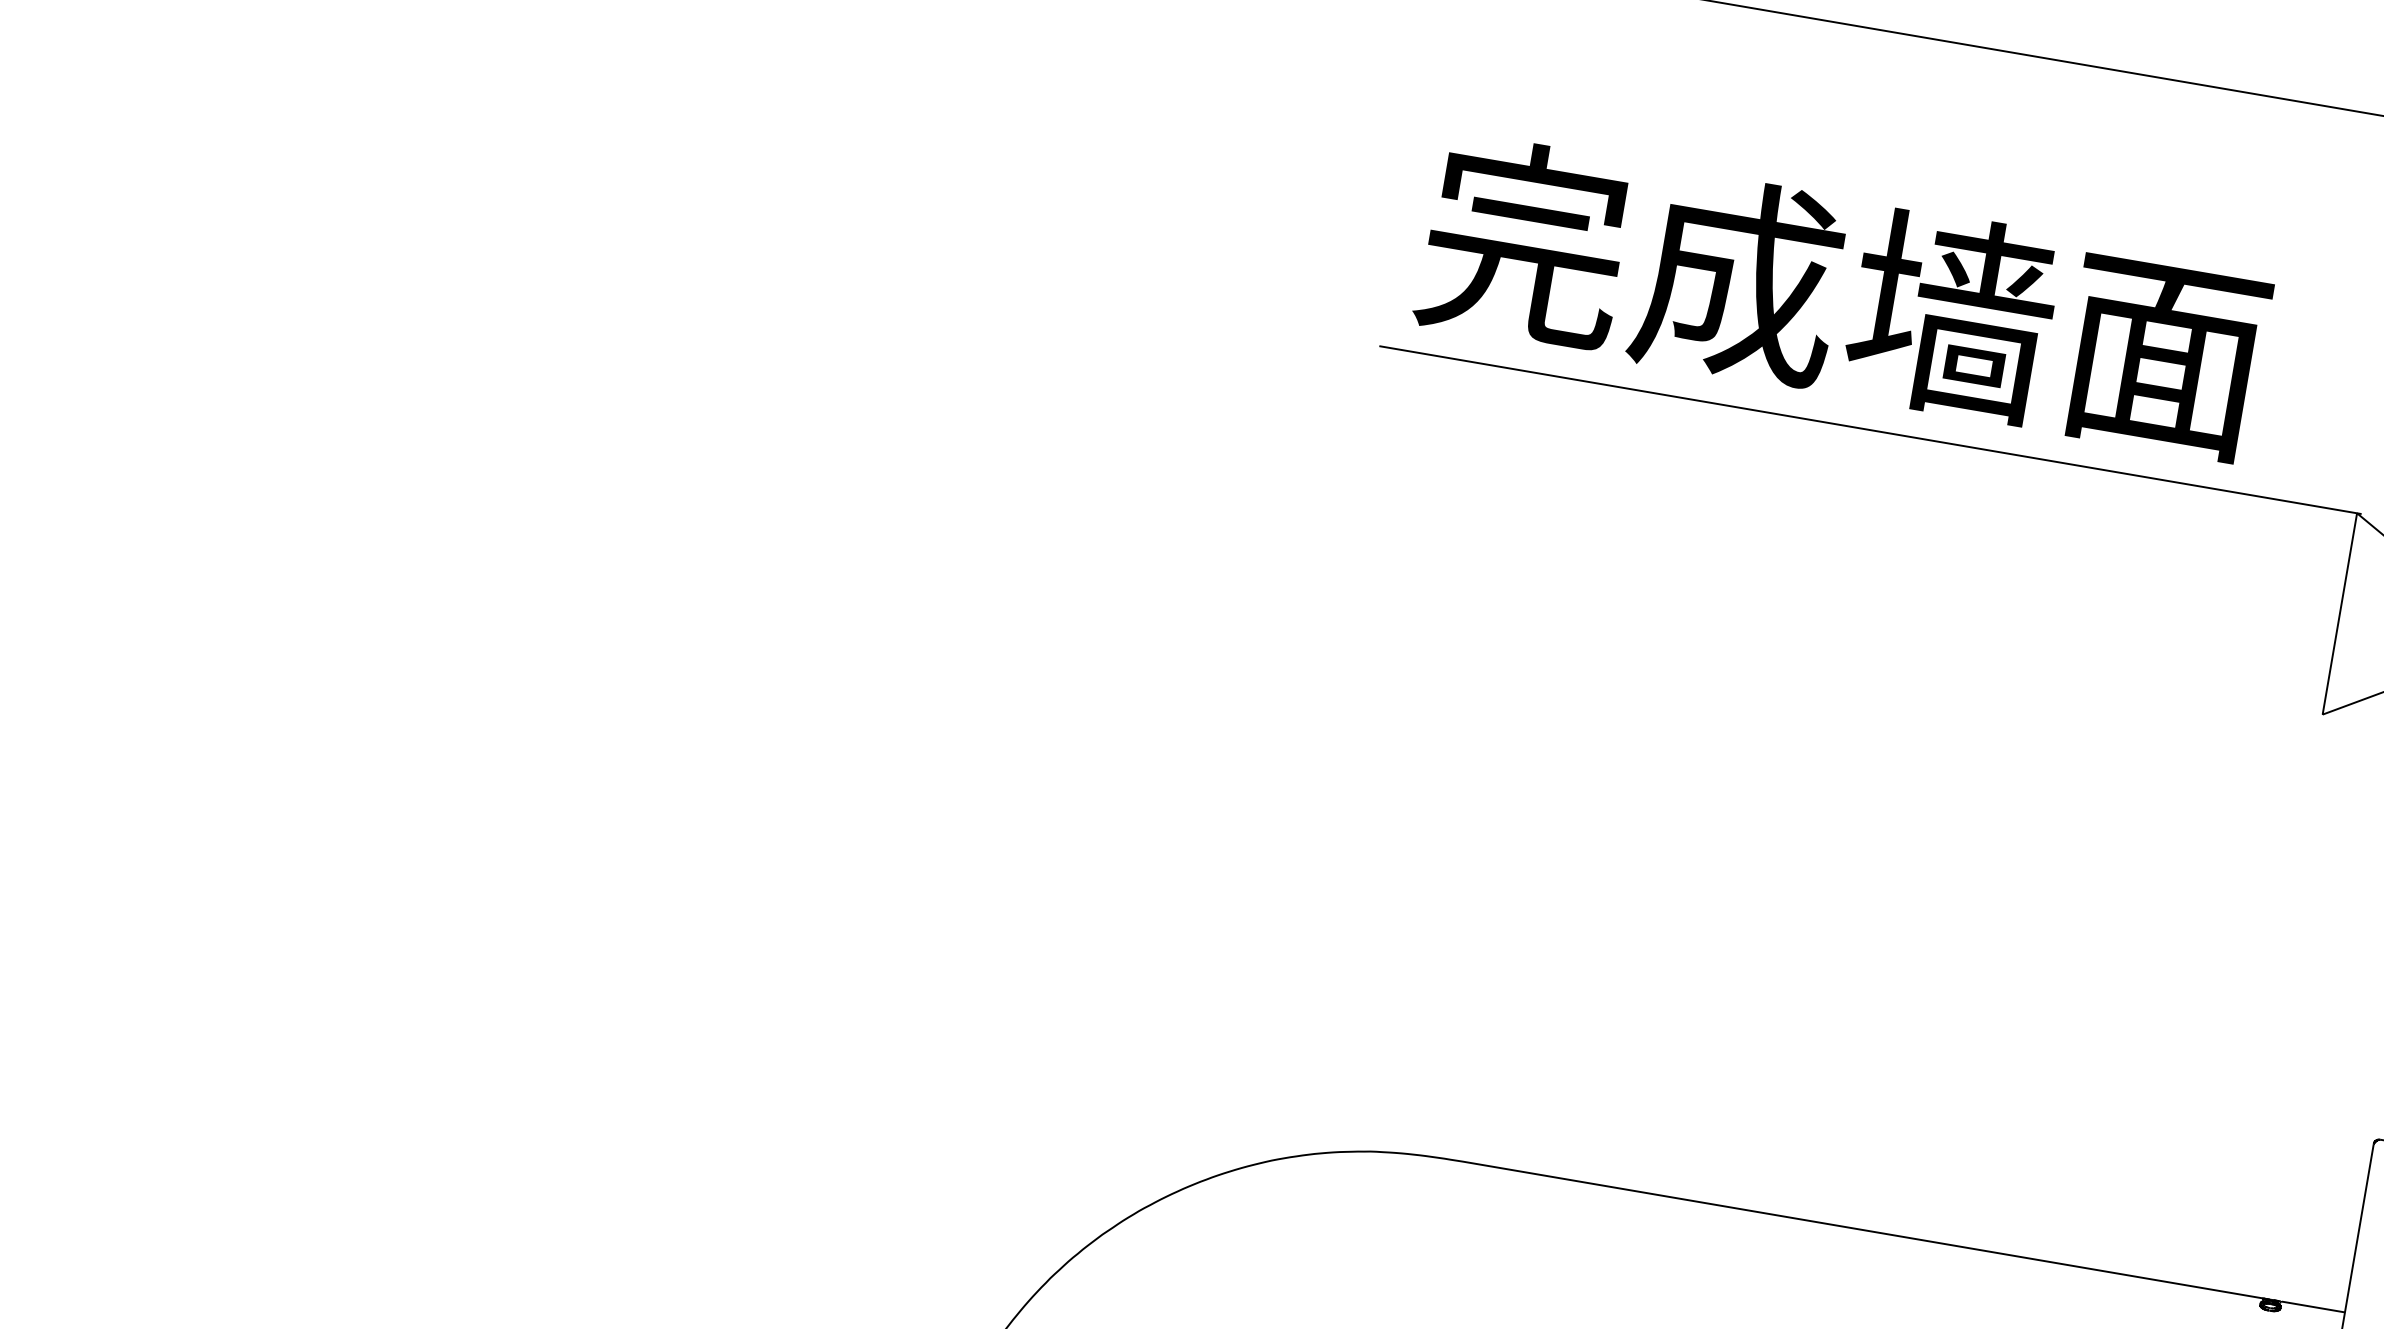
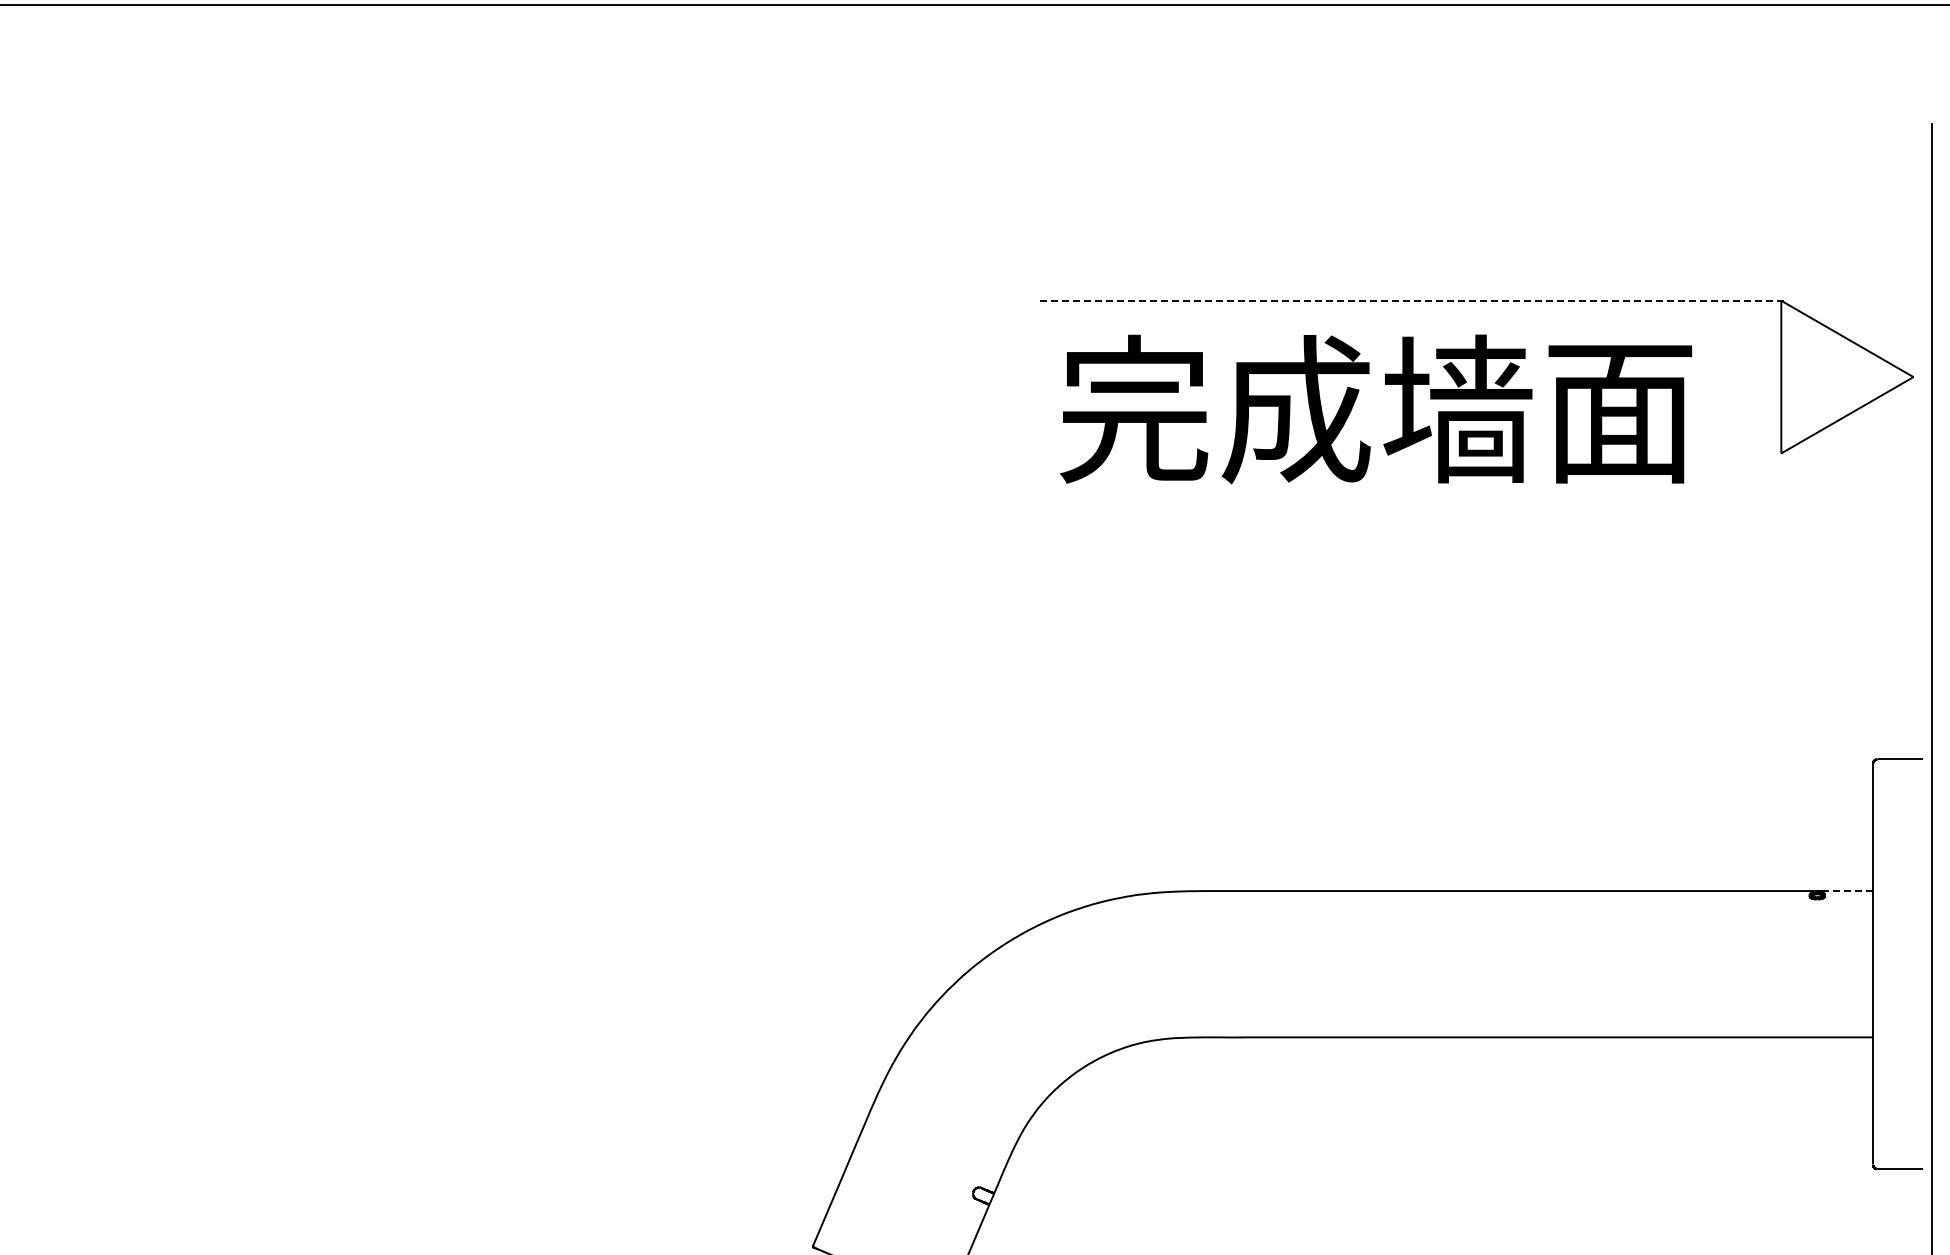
text: (1843, 297) -> (1375, 409), moved
line: (1870, 429) -> (1412, 300), solid -> dashed
line: (2313, 1307) -> (1849, 891), solid -> dashed

